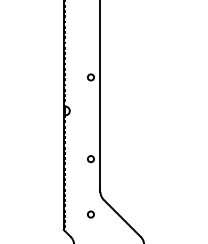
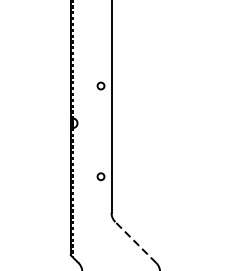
circle: (90, 214) -> (100, 238), removed
line: (121, 218) -> (134, 242), solid -> dashed

